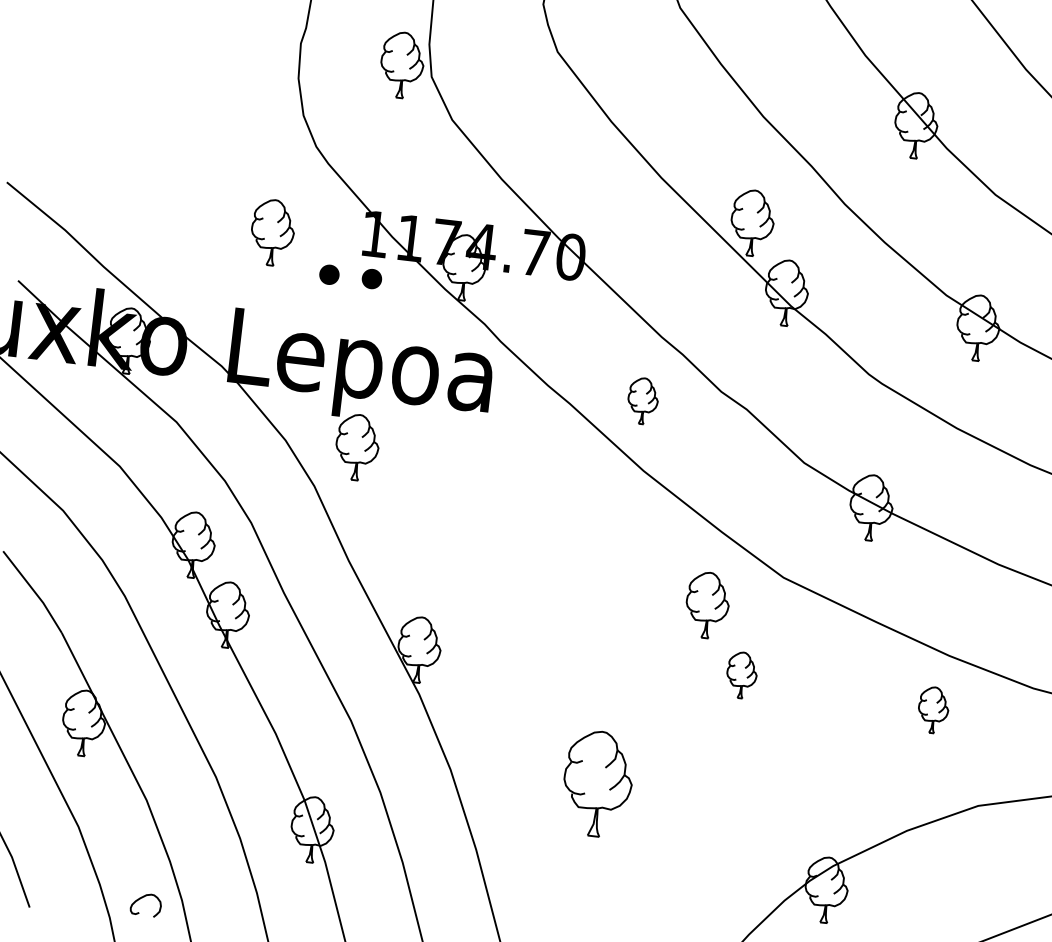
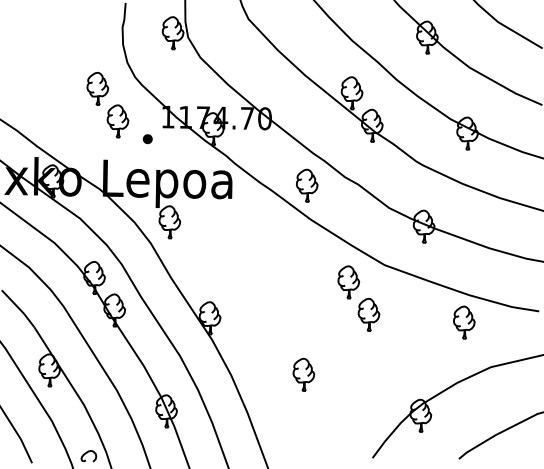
part: (237, 161) -> (97, 88), added
part: (371, 279) -> (168, 139), removed
part: (643, 400) -> (307, 185), size x1.43
part: (740, 674) -> (368, 314), size x1.43
part: (933, 710) -> (464, 322), size x1.43
part: (597, 782) -> (303, 374), size x0.62

